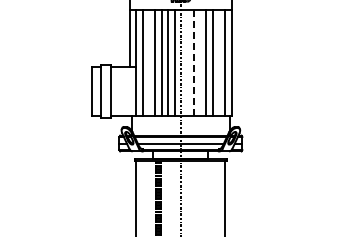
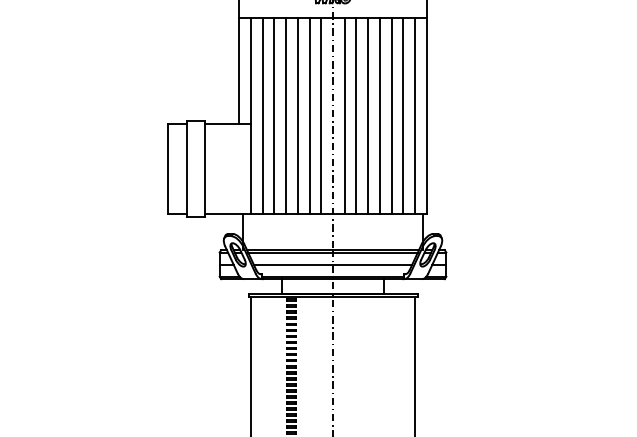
line: (149, 62) -> (275, 115), added
line: (187, 62) -> (345, 115), added
line: (193, 62) -> (356, 115), dashed -> solid
line: (199, 62) -> (367, 115), added
line: (219, 62) -> (404, 115), added

